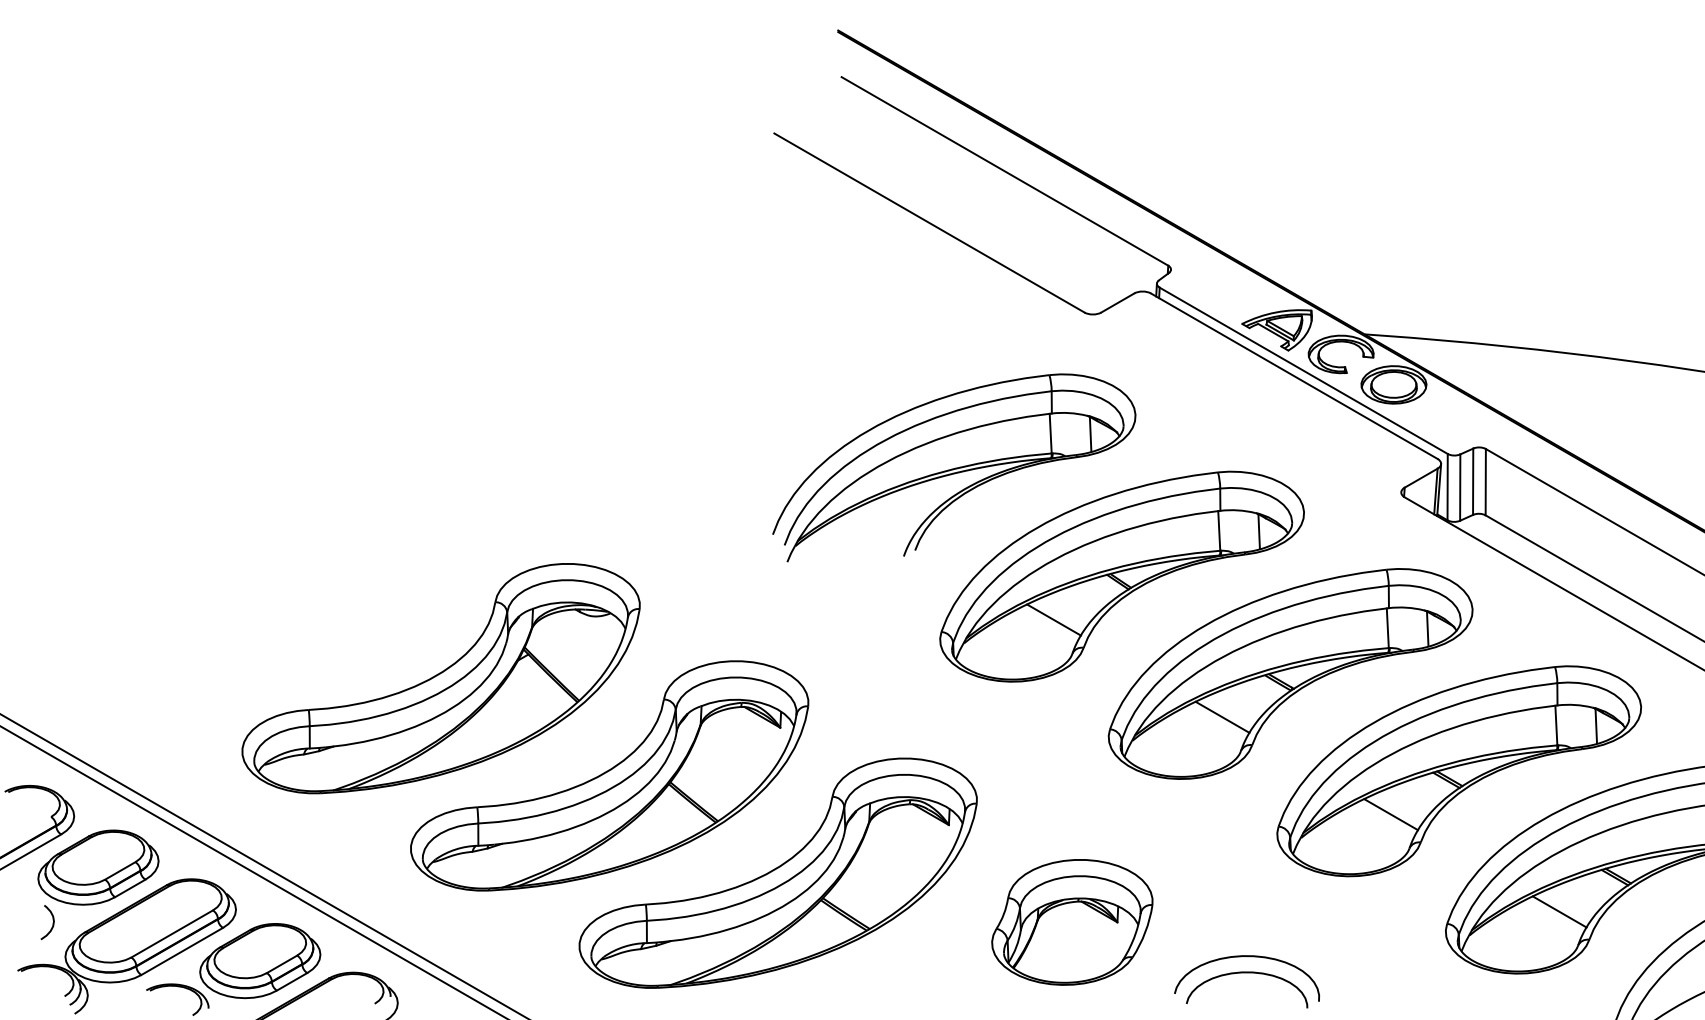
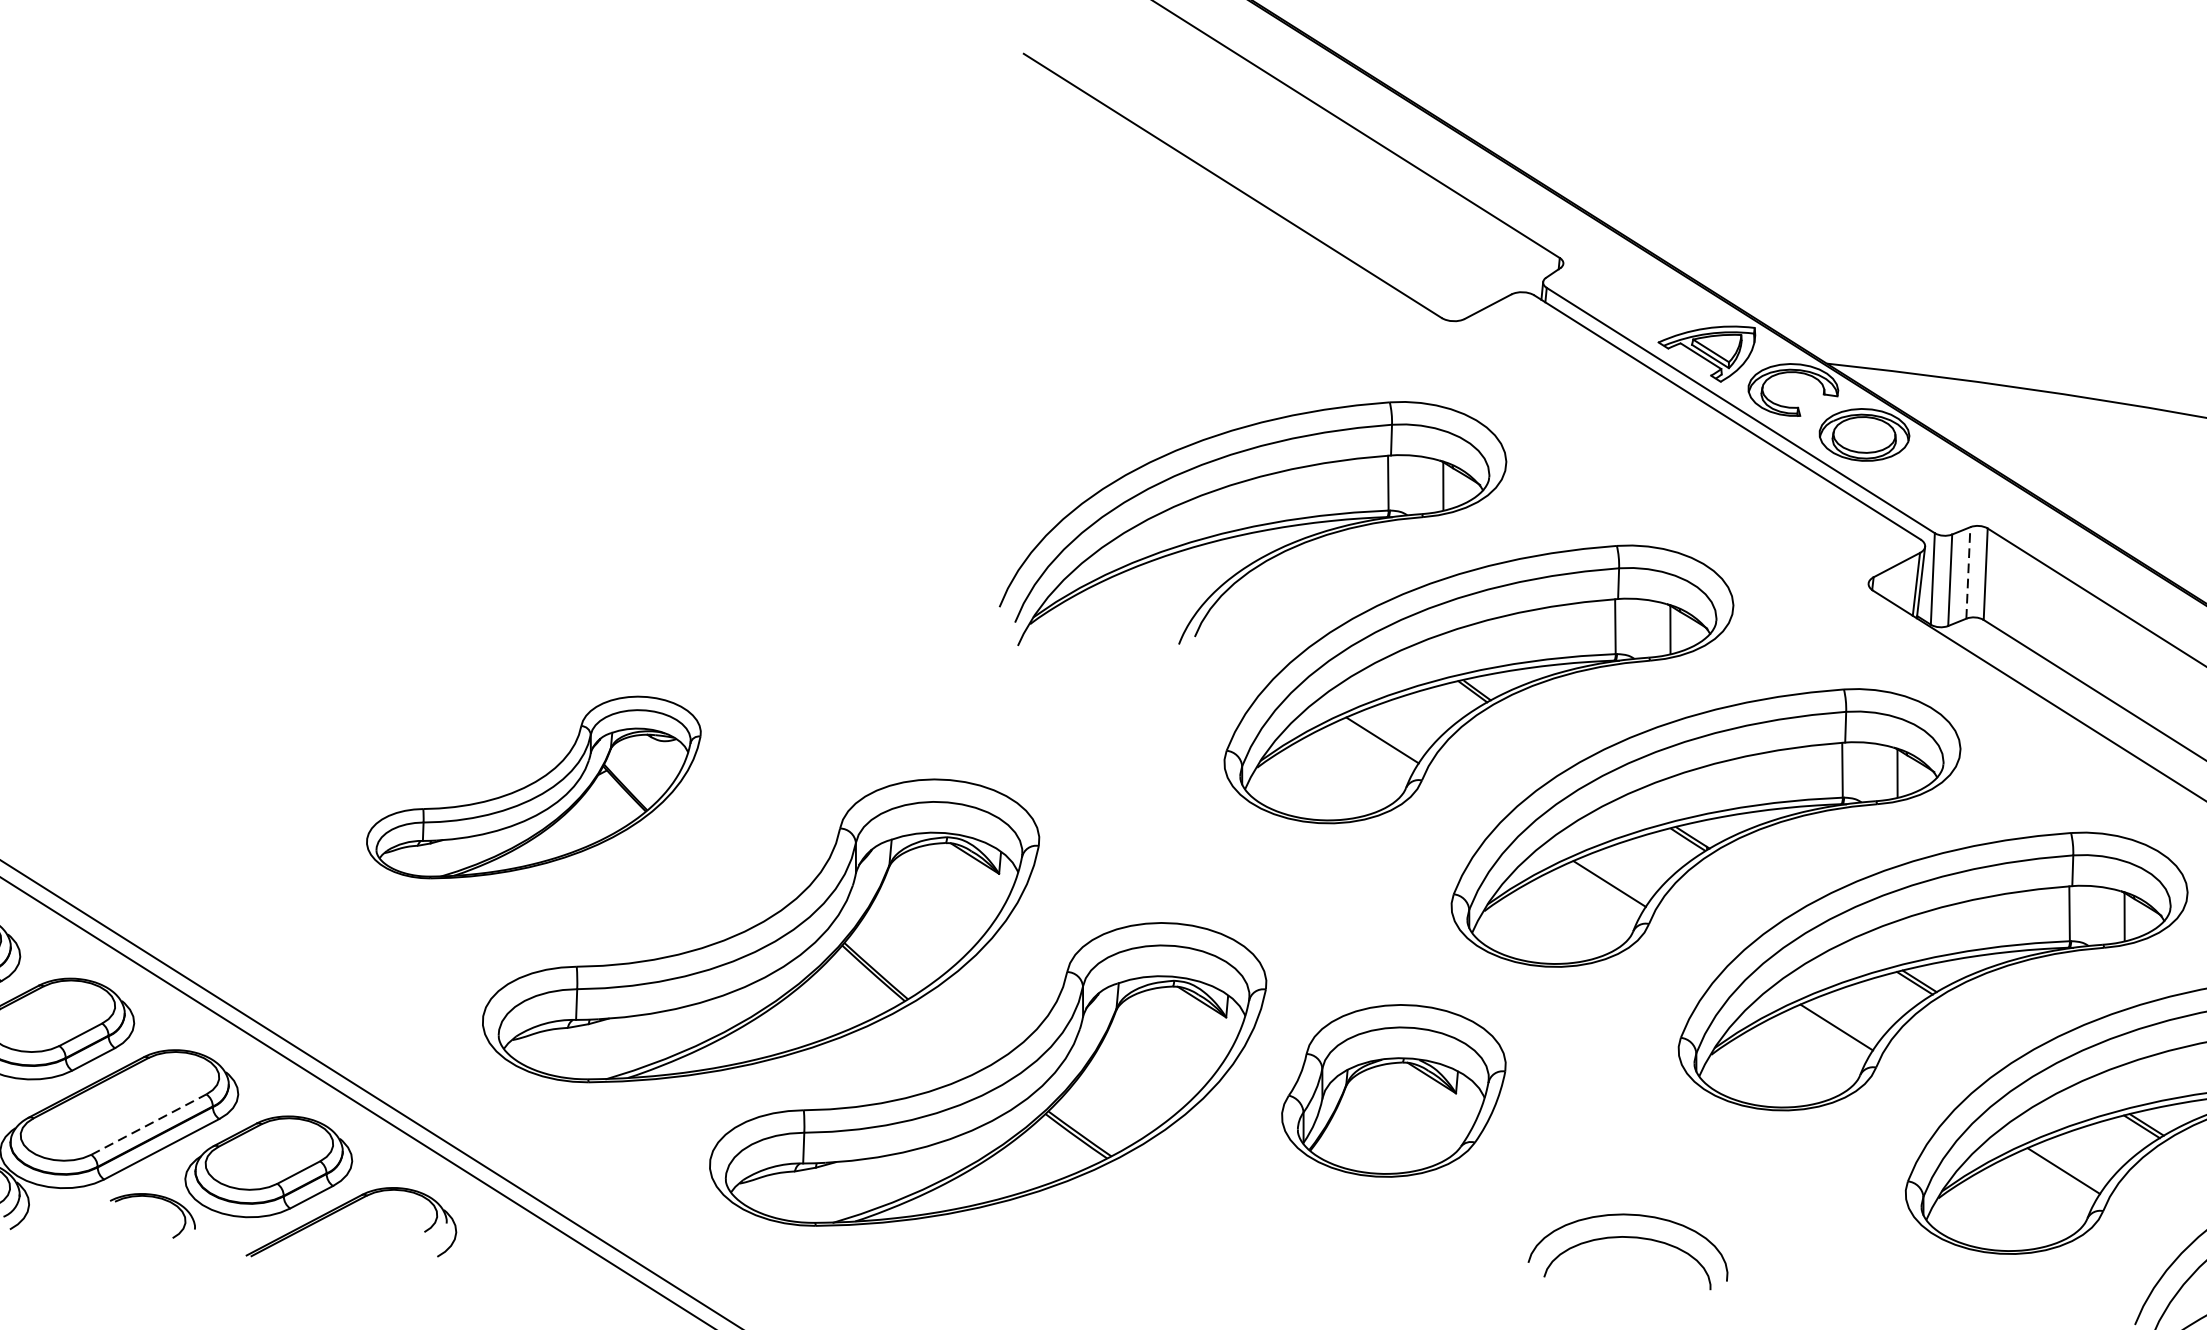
line: (1473, 481) -> (1968, 572), solid -> dashed
part: (440, 678) -> (533, 787), size x0.6
part: (1072, 922) -> (1394, 1091), moved
line: (172, 933) -> (149, 1123), solid -> dashed

